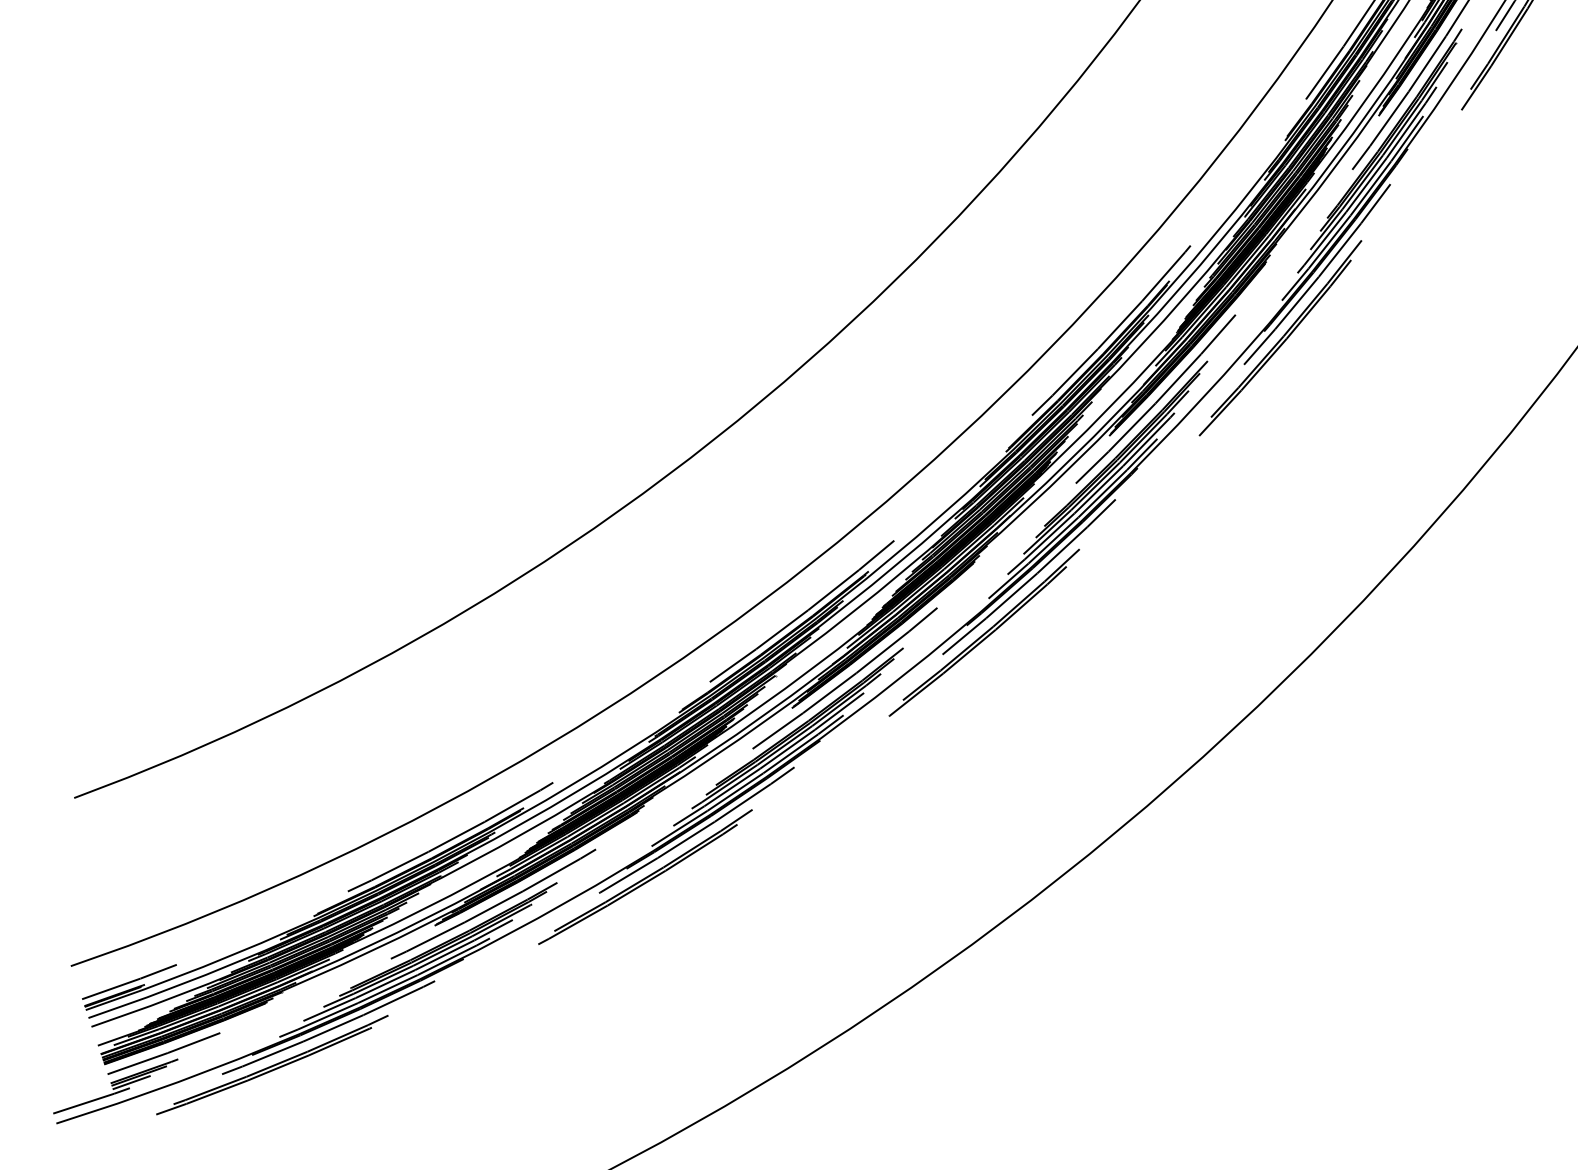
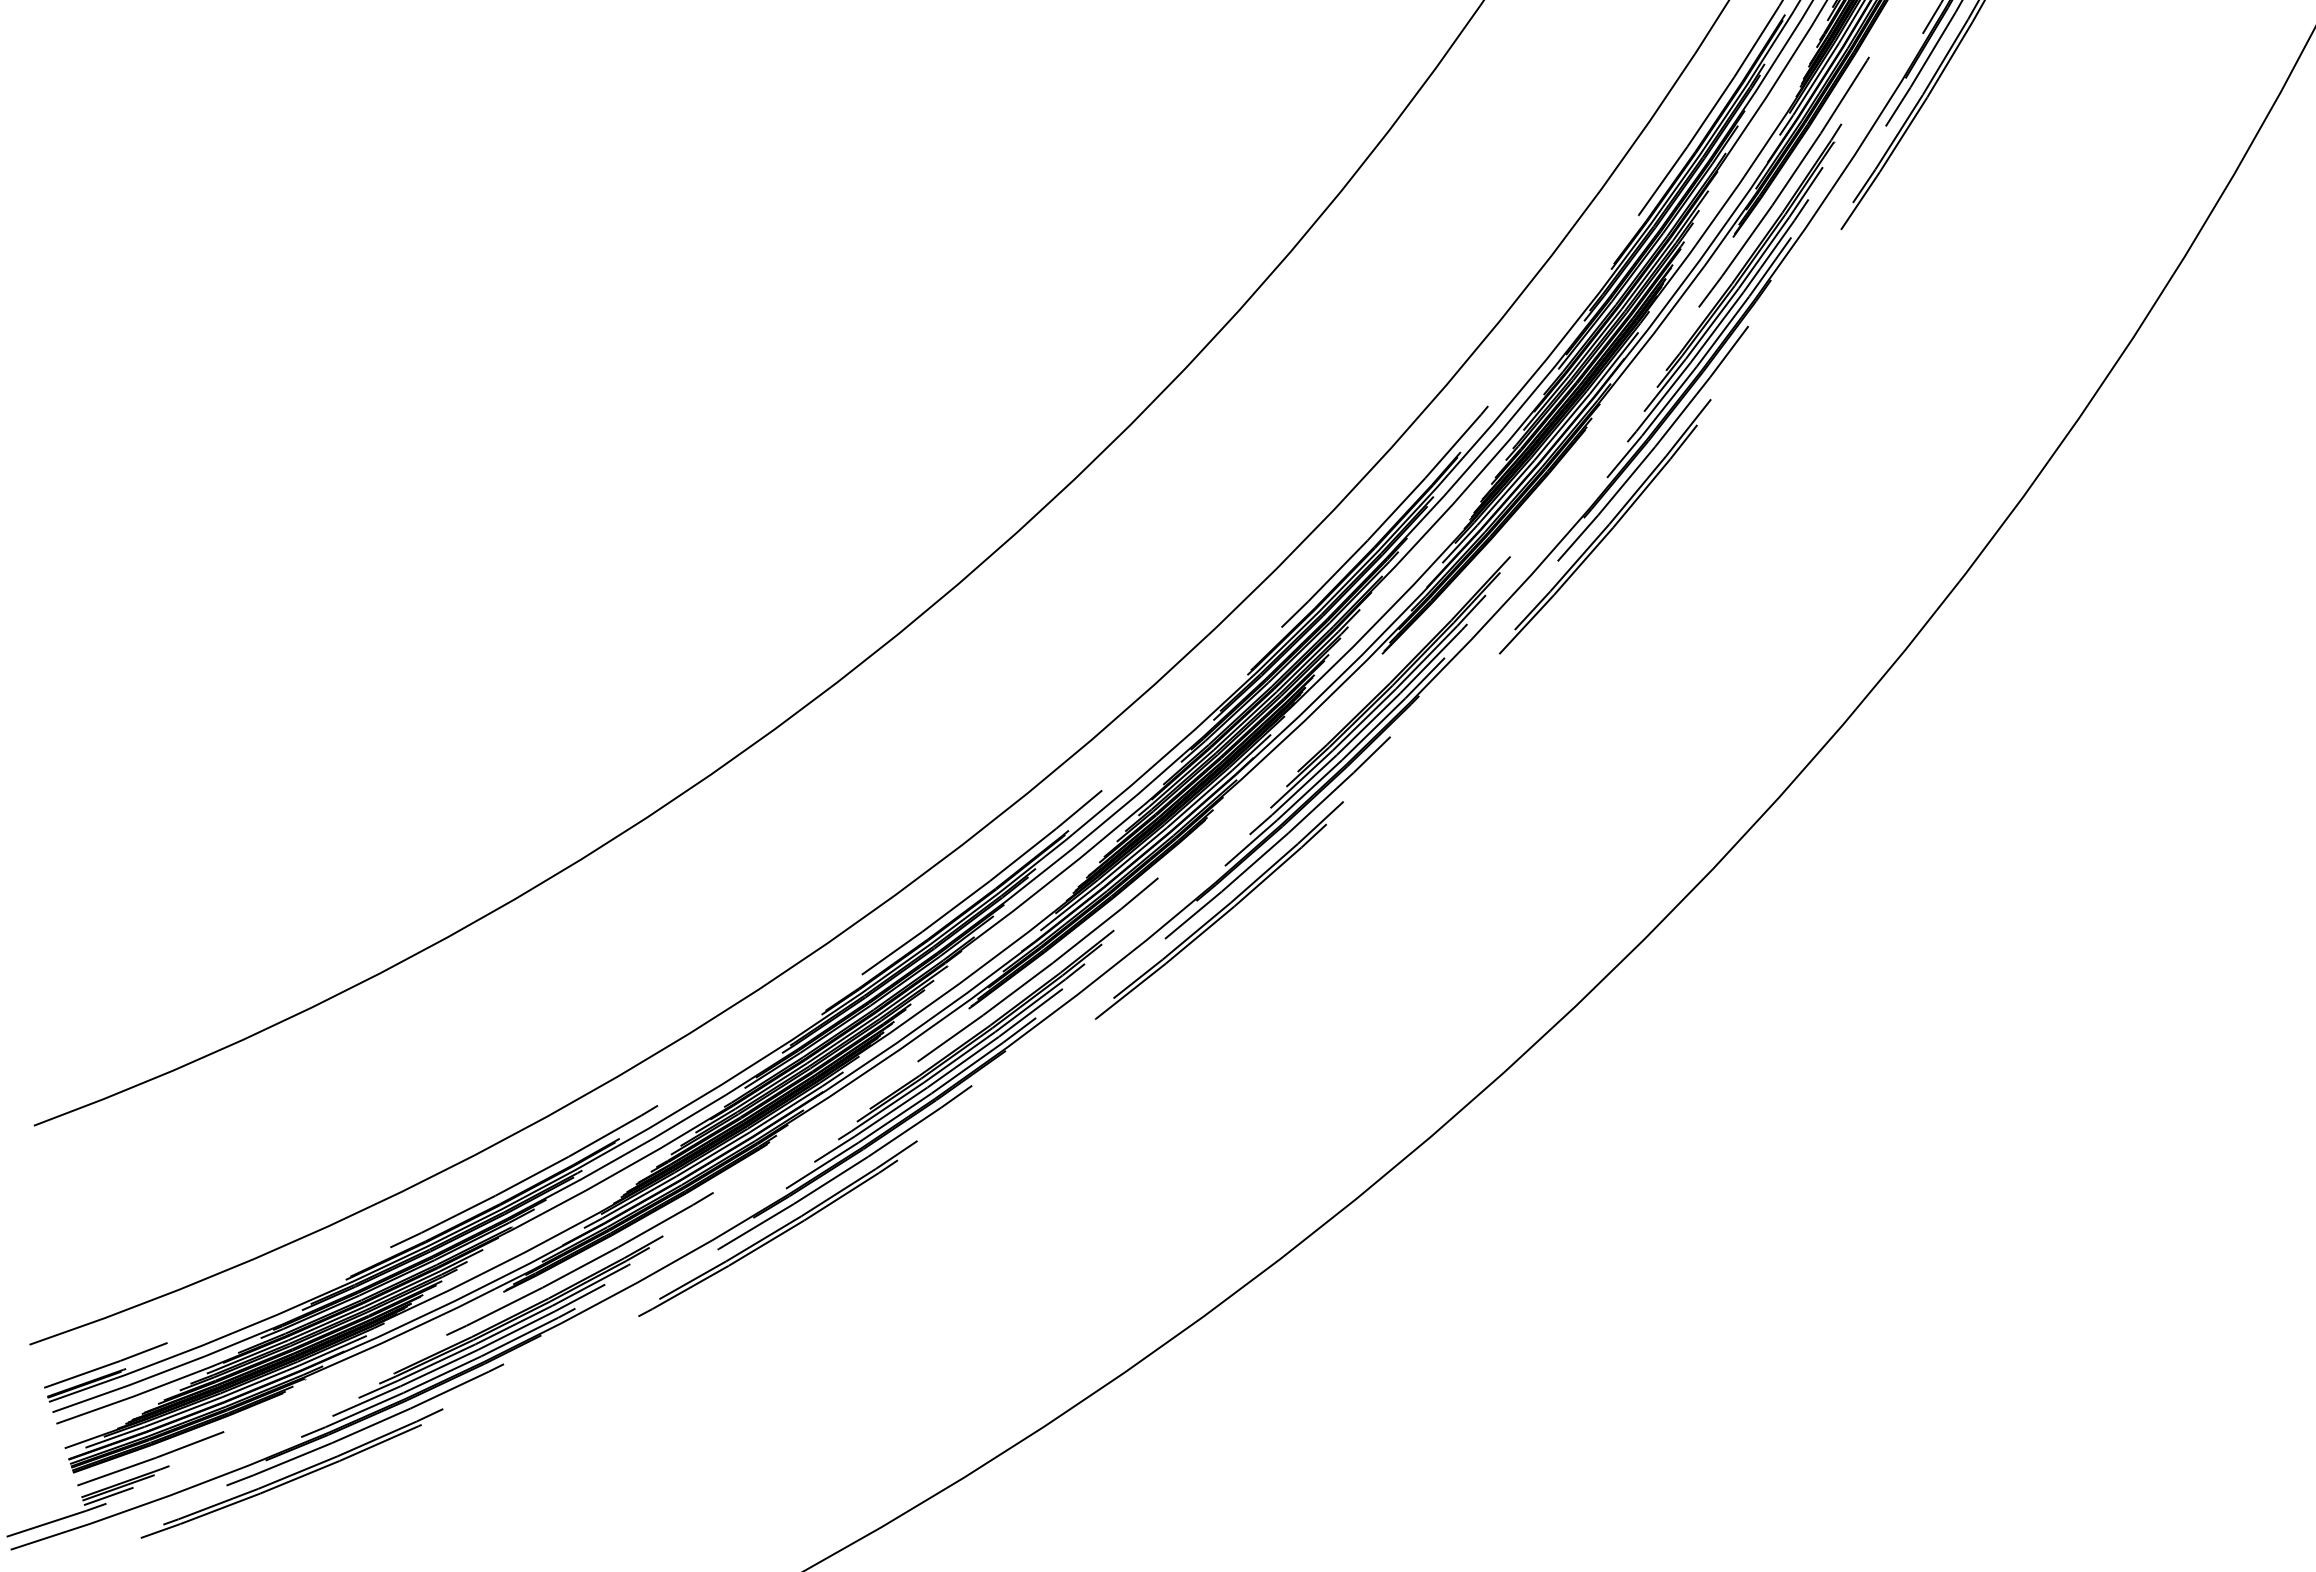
part: (1155, 398) -> (1442, 605), removed

